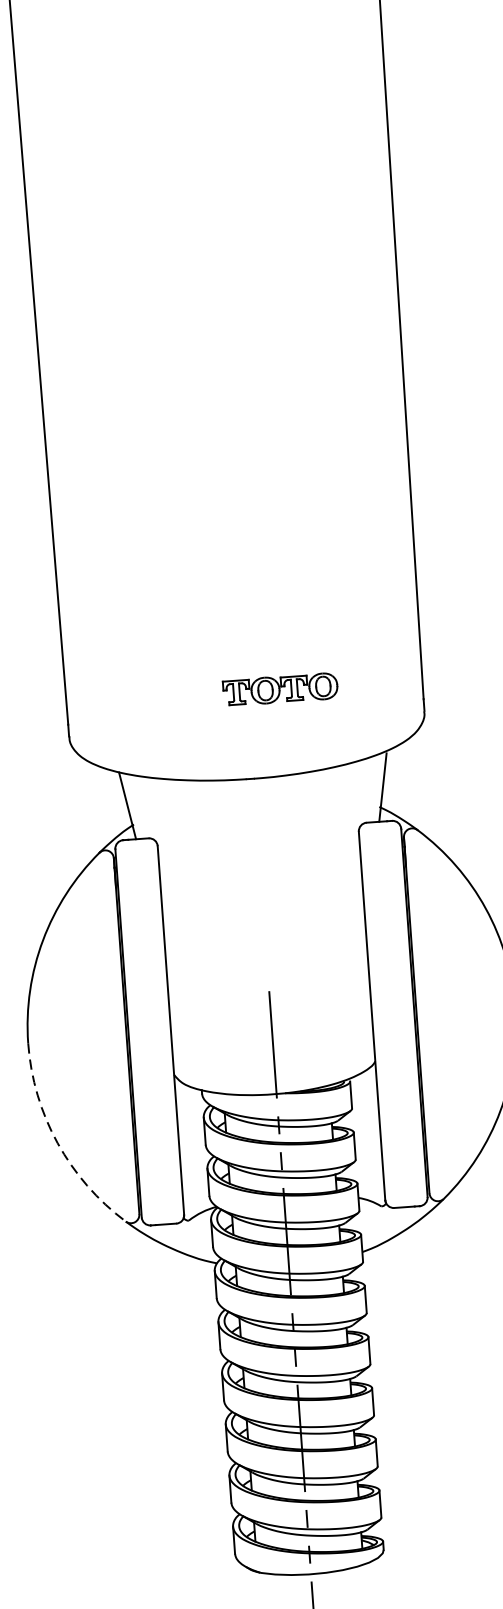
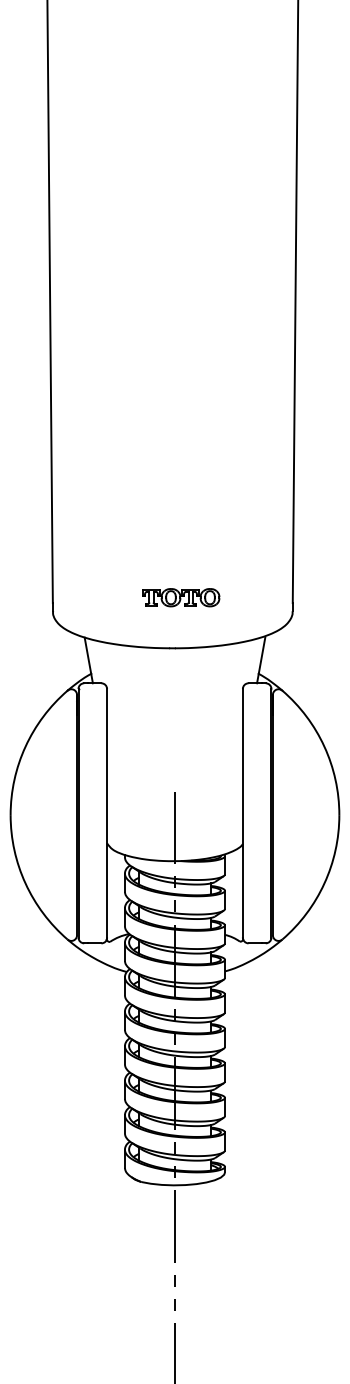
part: (281, 689) -> (181, 597), moved
arc: (57, 1142) -> (25, 883), dashed -> solid

